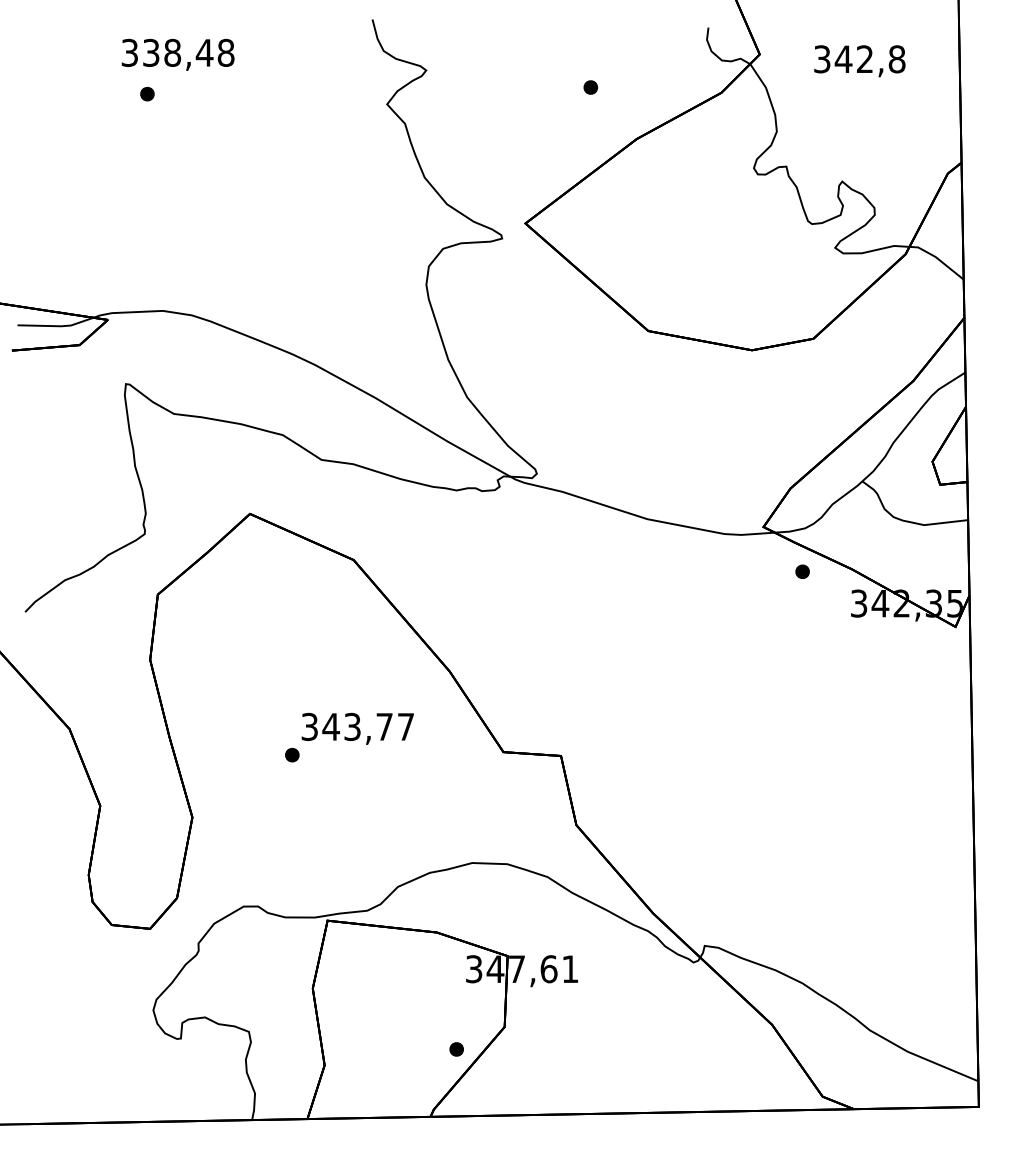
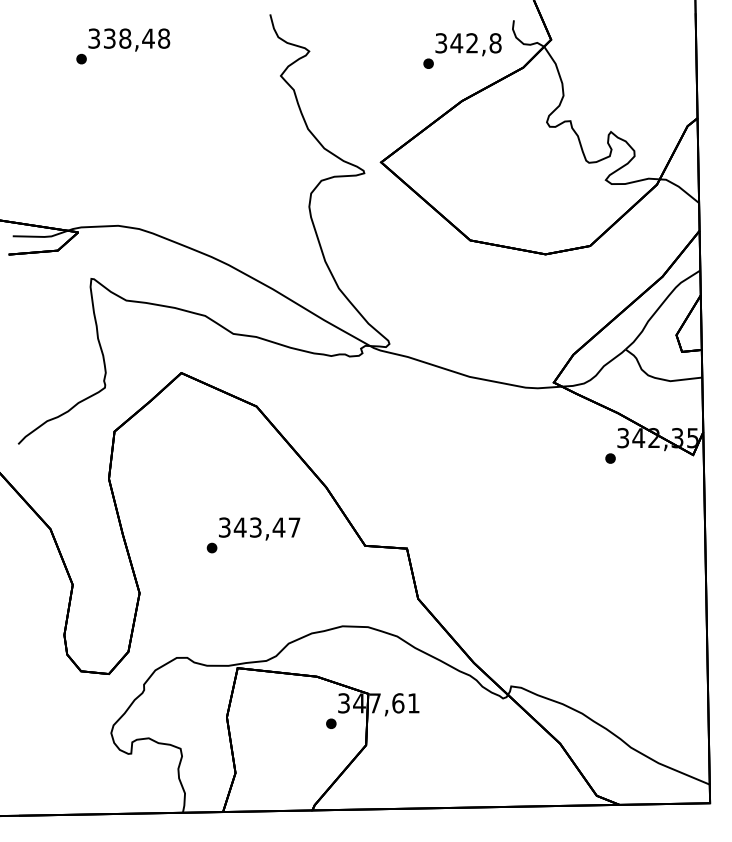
text: (859, 61) -> (468, 44), moved
part: (147, 94) -> (81, 59), moved
part: (802, 571) -> (610, 458), moved
text: (384, 726) -> (278, 527), 343,77 -> 343,47
part: (456, 1049) -> (331, 723), moved

